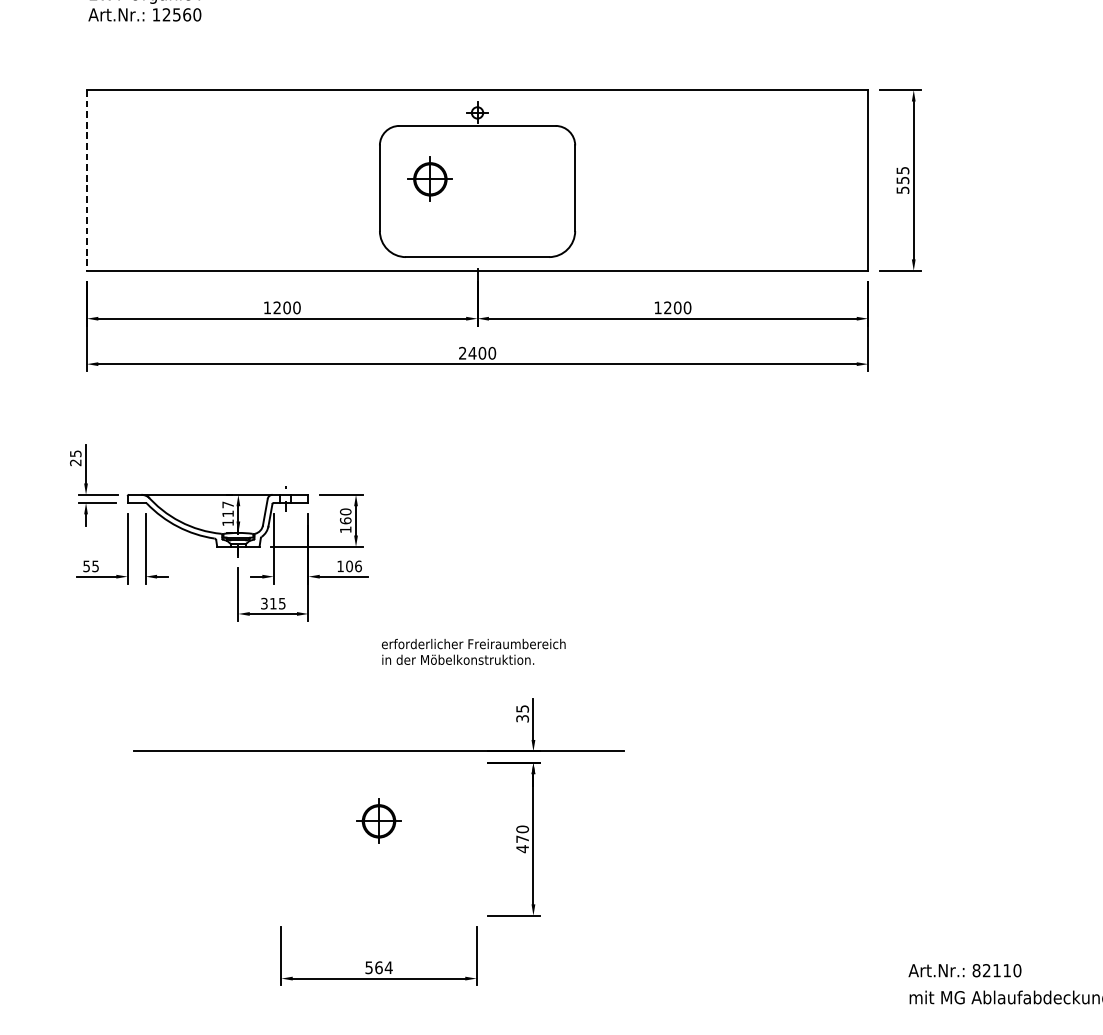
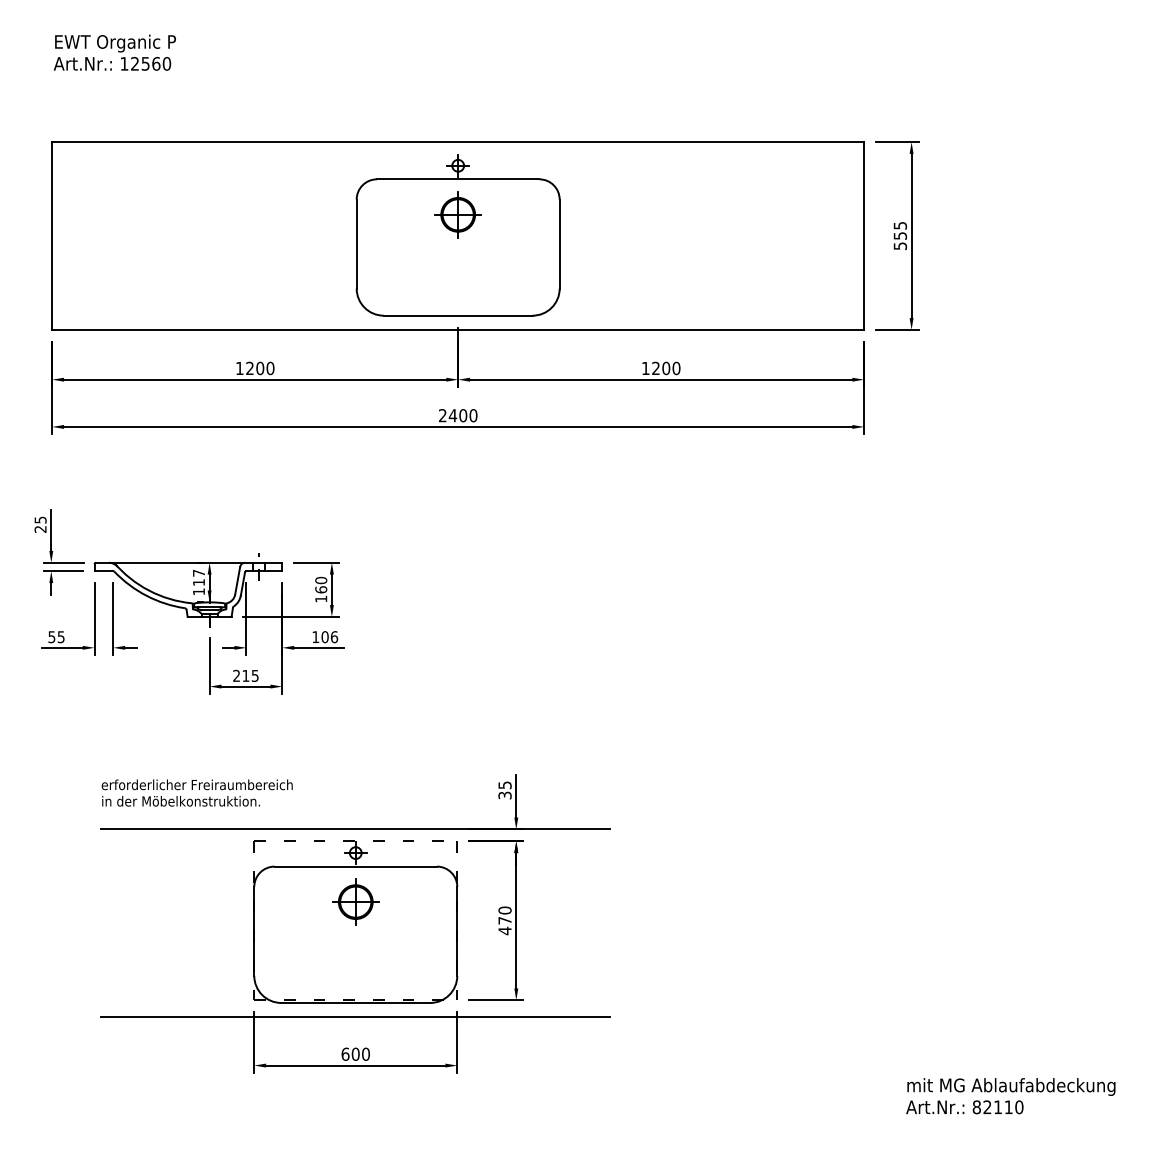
part: (429, 179) -> (457, 214), moved
line: (87, 180) -> (52, 236), dashed -> solid
text: (264, 603) -> (236, 675), 315 -> 215
text: (473, 651) -> (196, 792), moved
part: (378, 839) -> (355, 921), added
line: (378, 932) -> (355, 1017), added
text: (378, 966) -> (355, 1053), 564 -> 600
text: (964, 970) -> (964, 1107), moved

